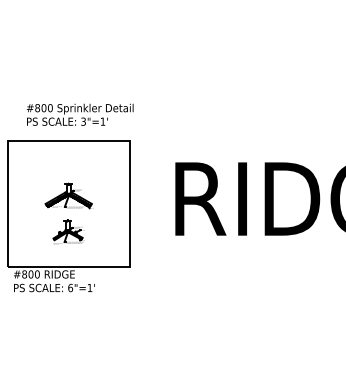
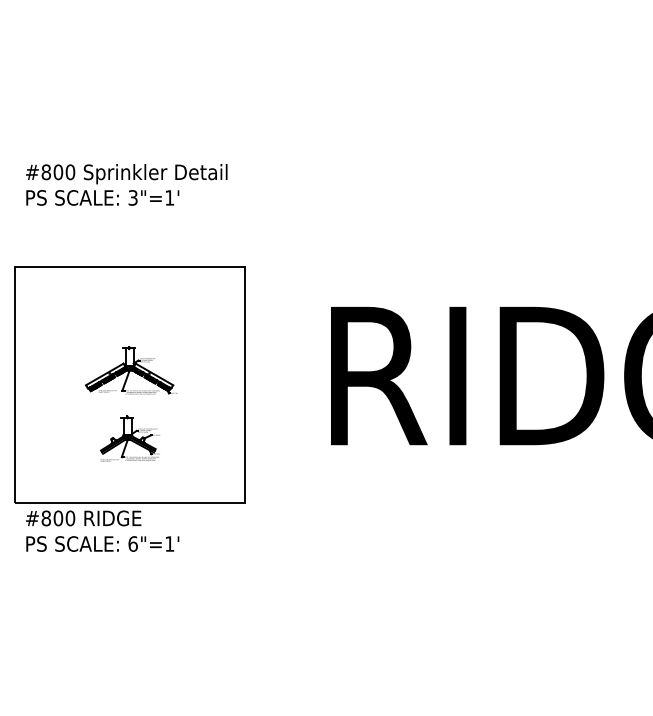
text: (79, 114) -> (125, 184), moved

